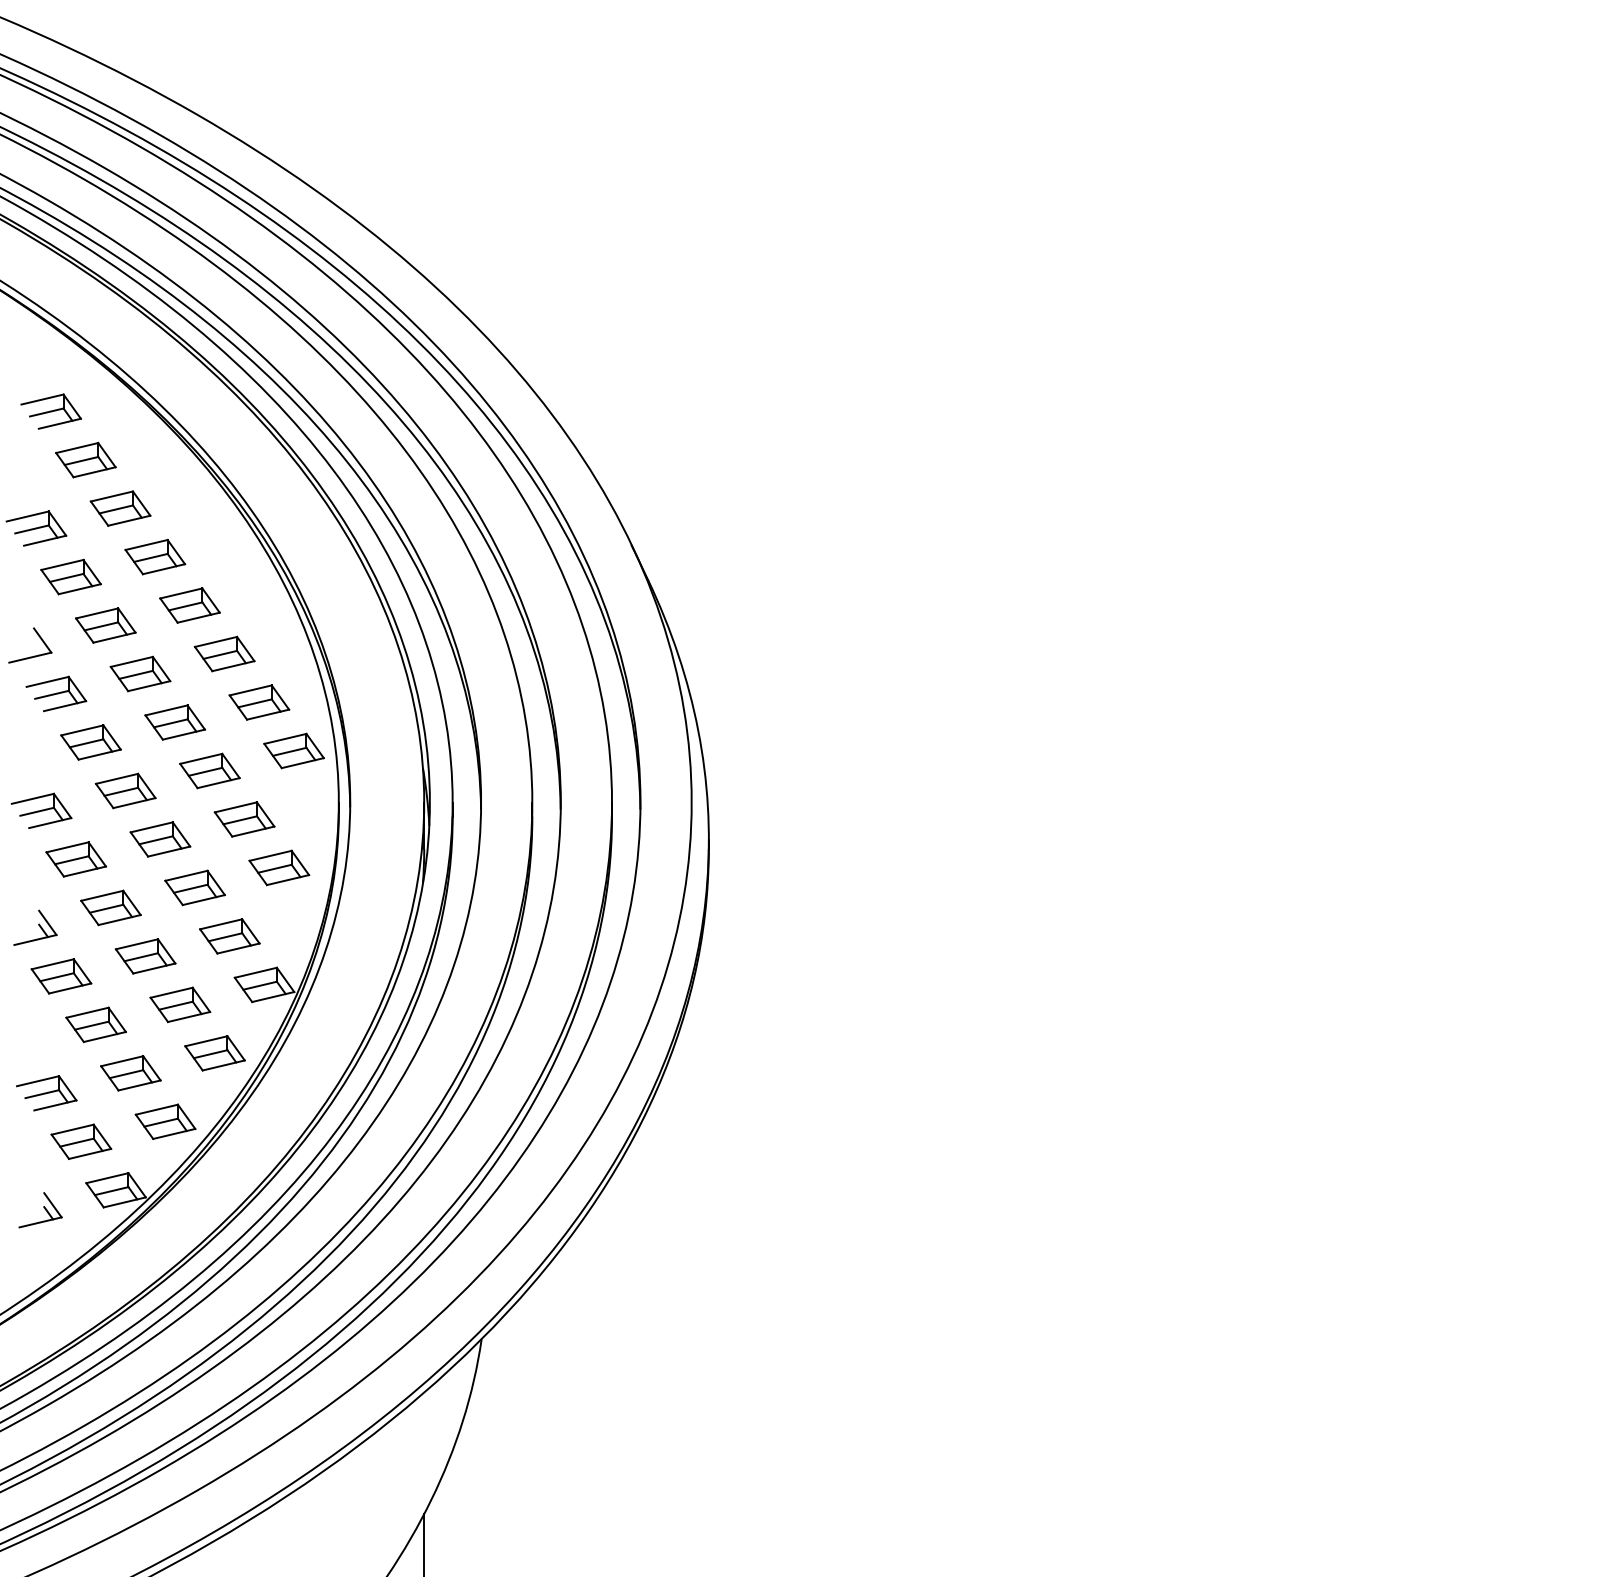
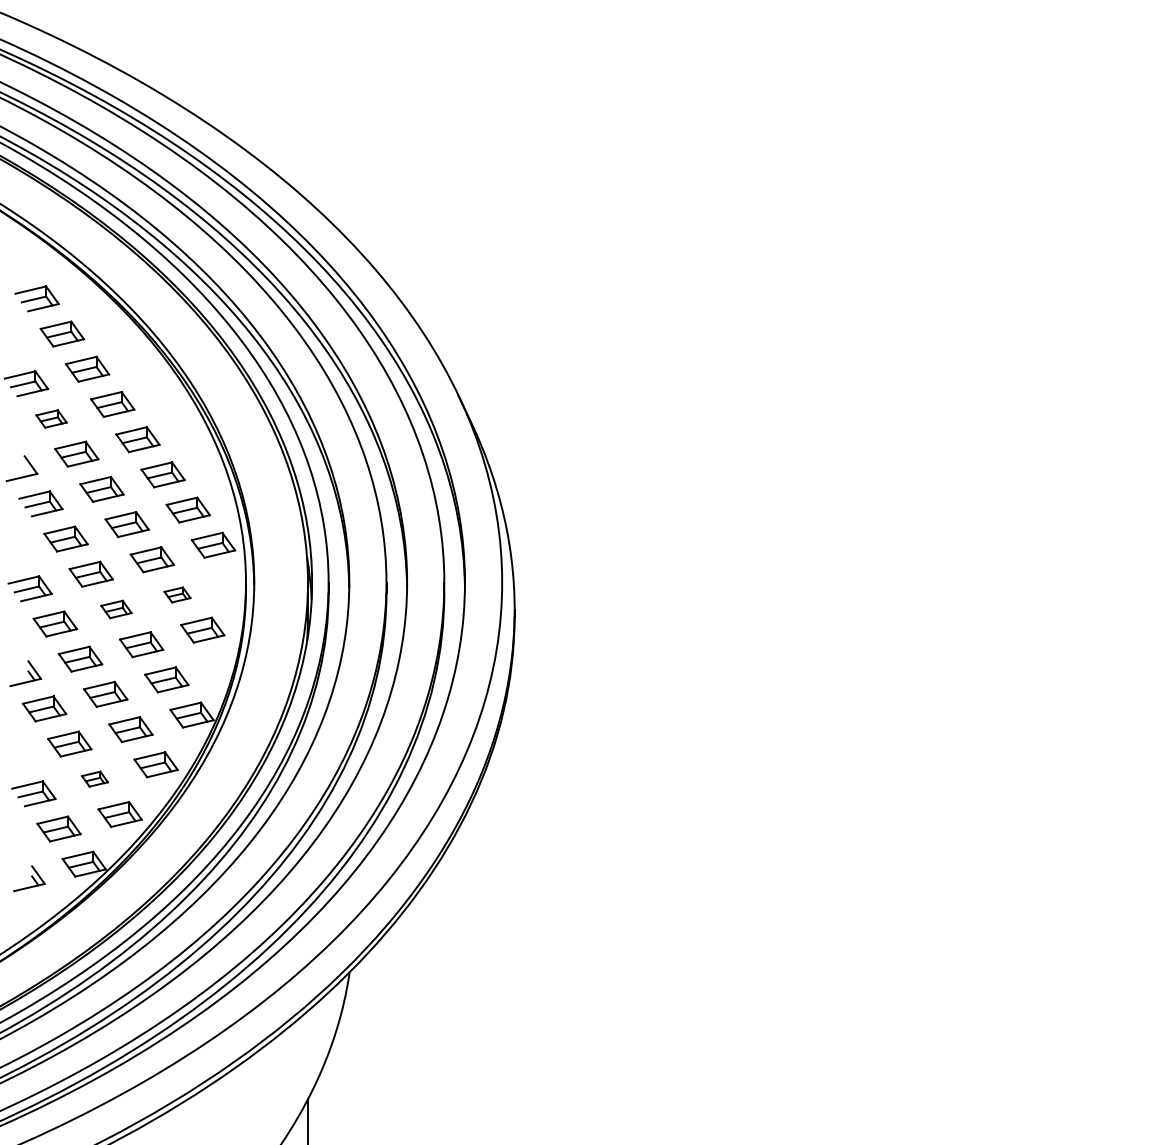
part: (70, 576) -> (51, 418), size x0.7
part: (244, 818) -> (177, 594), size x0.6
part: (160, 839) -> (116, 609), size x0.7
part: (130, 1072) -> (94, 778), size x0.6

